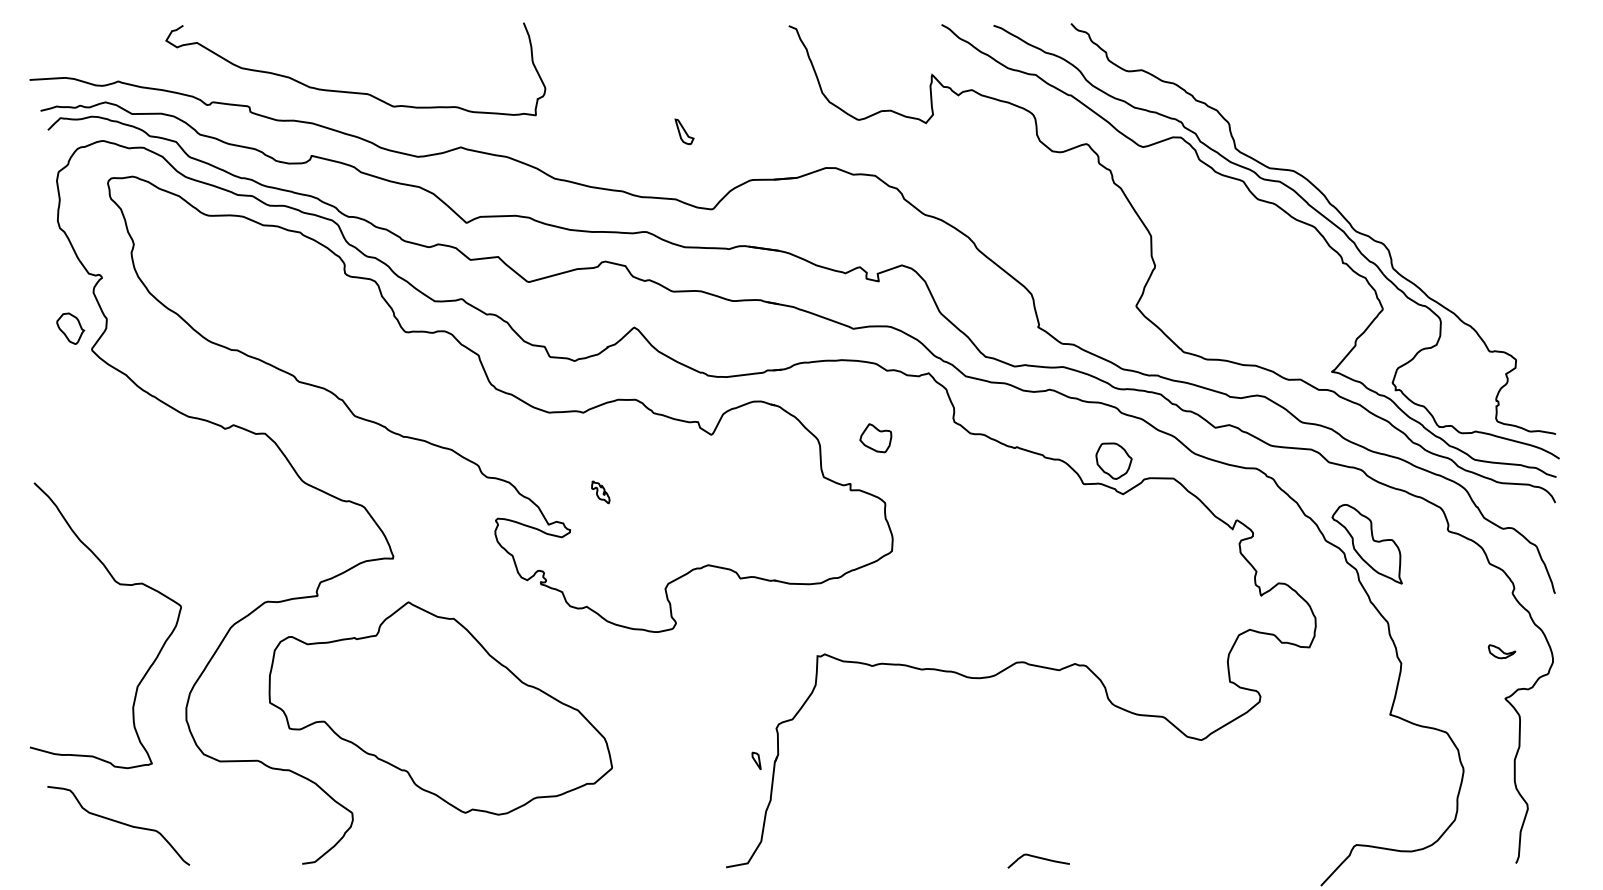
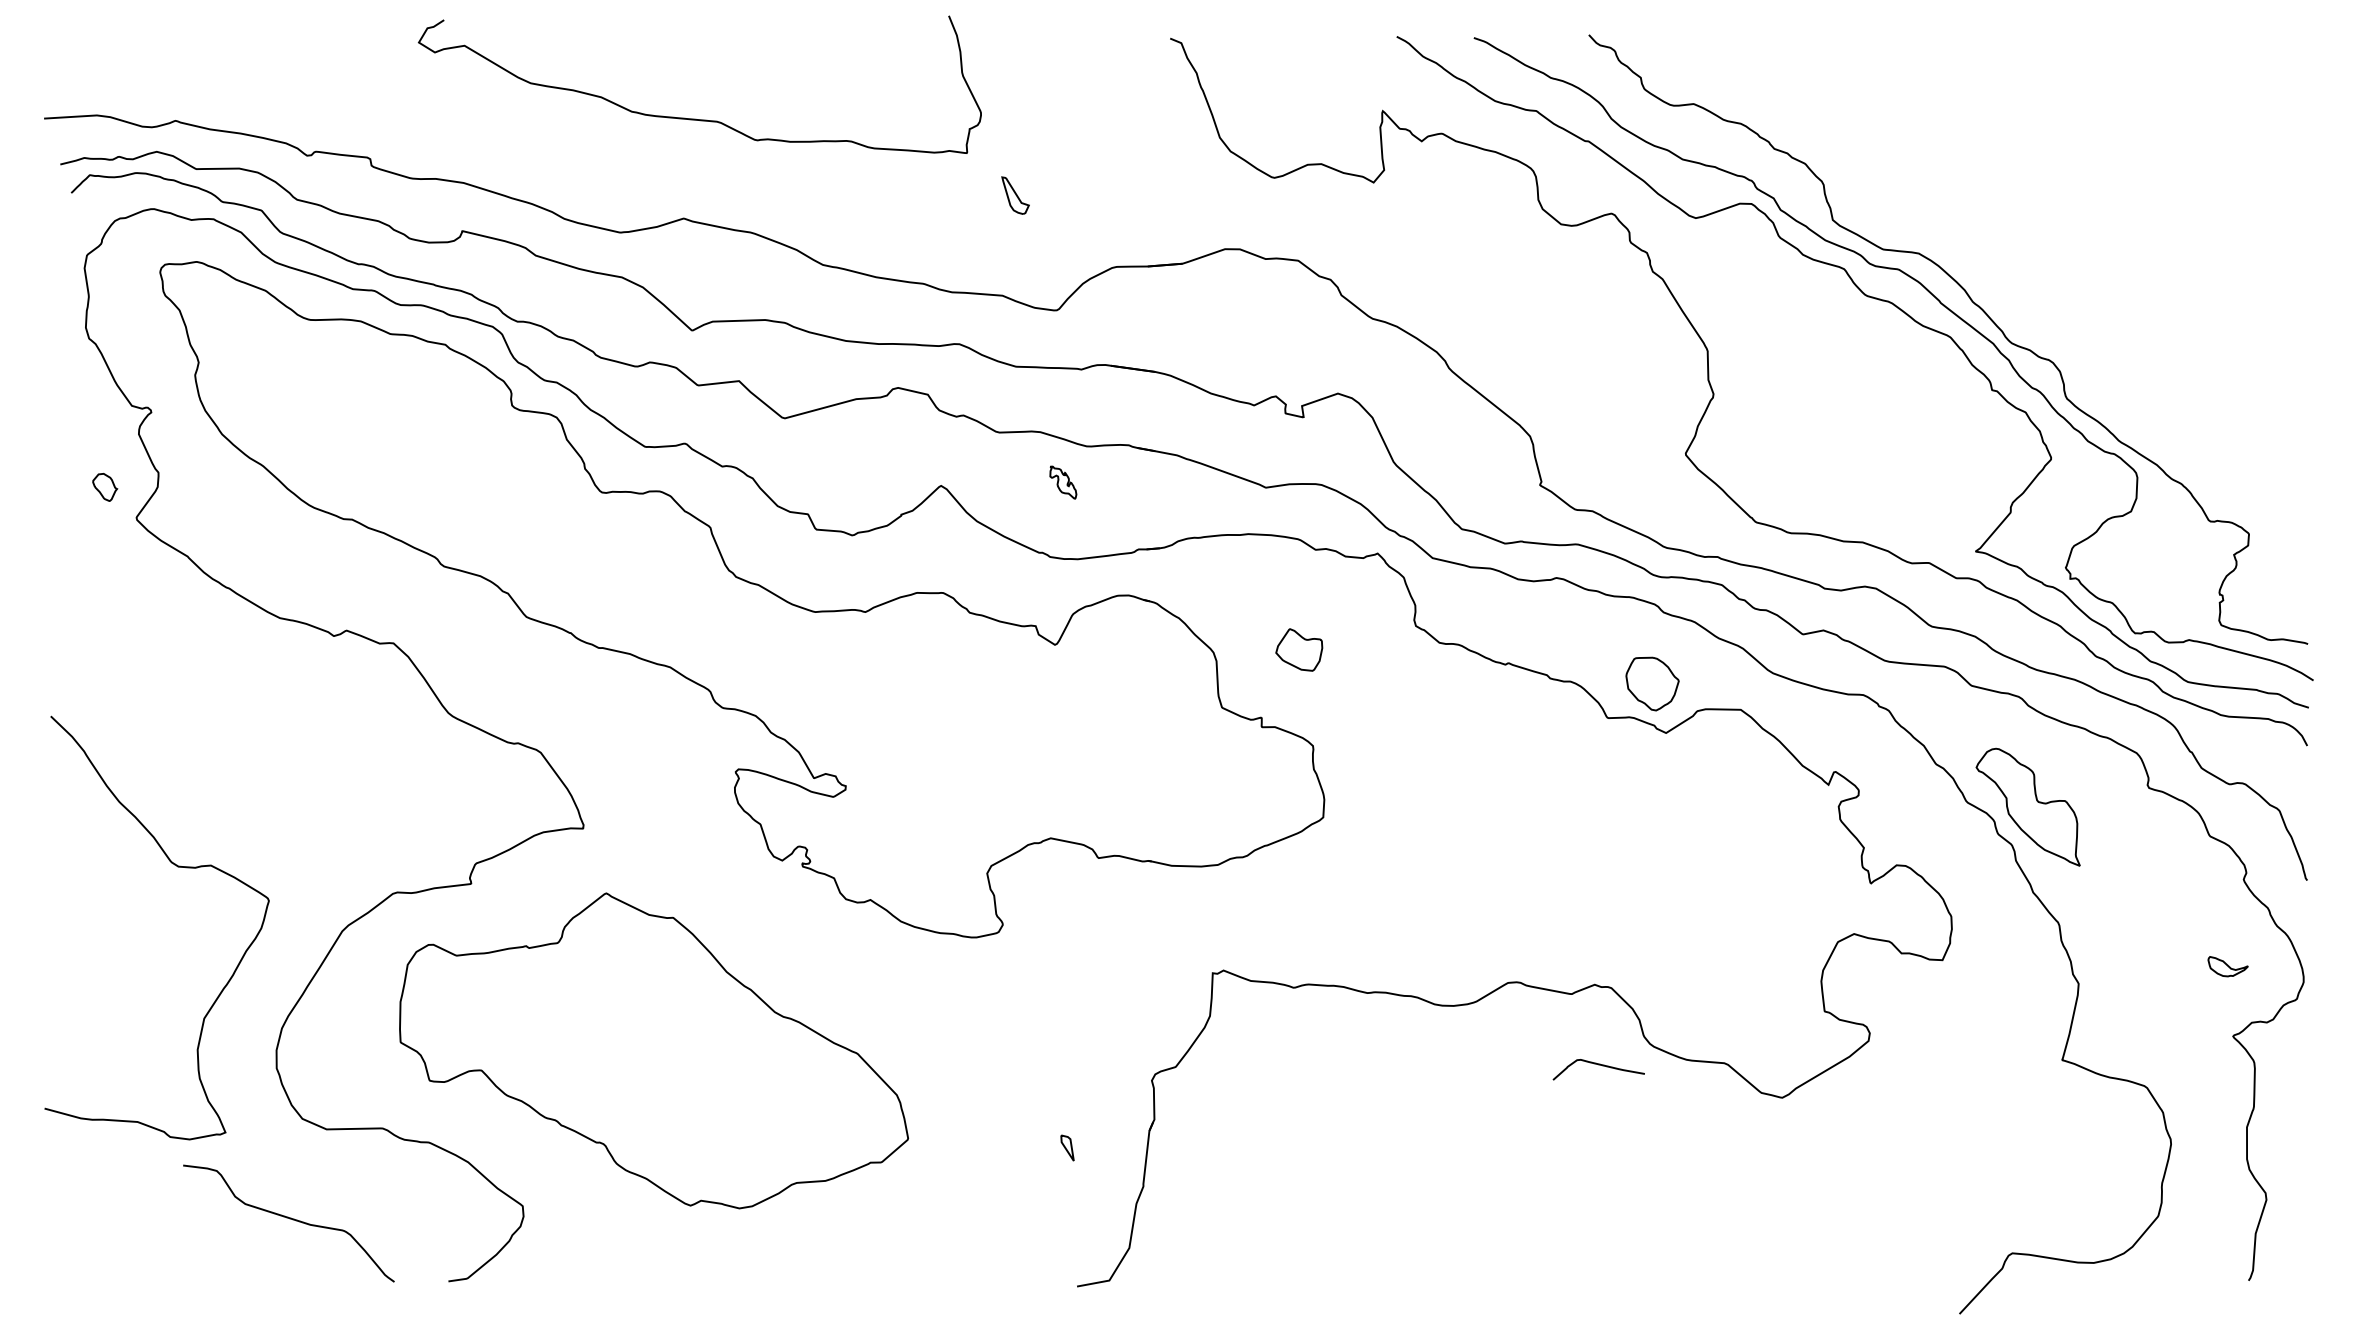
curve: (352, 91) -> (695, 117), moved
part: (70, 328) -> (104, 487), size x0.6
part: (600, 492) -> (1062, 482), moved
part: (756, 760) -> (1067, 1147), moved
curve: (118, 823) -> (288, 1219), moved
curve: (1038, 858) -> (1598, 1065), moved

